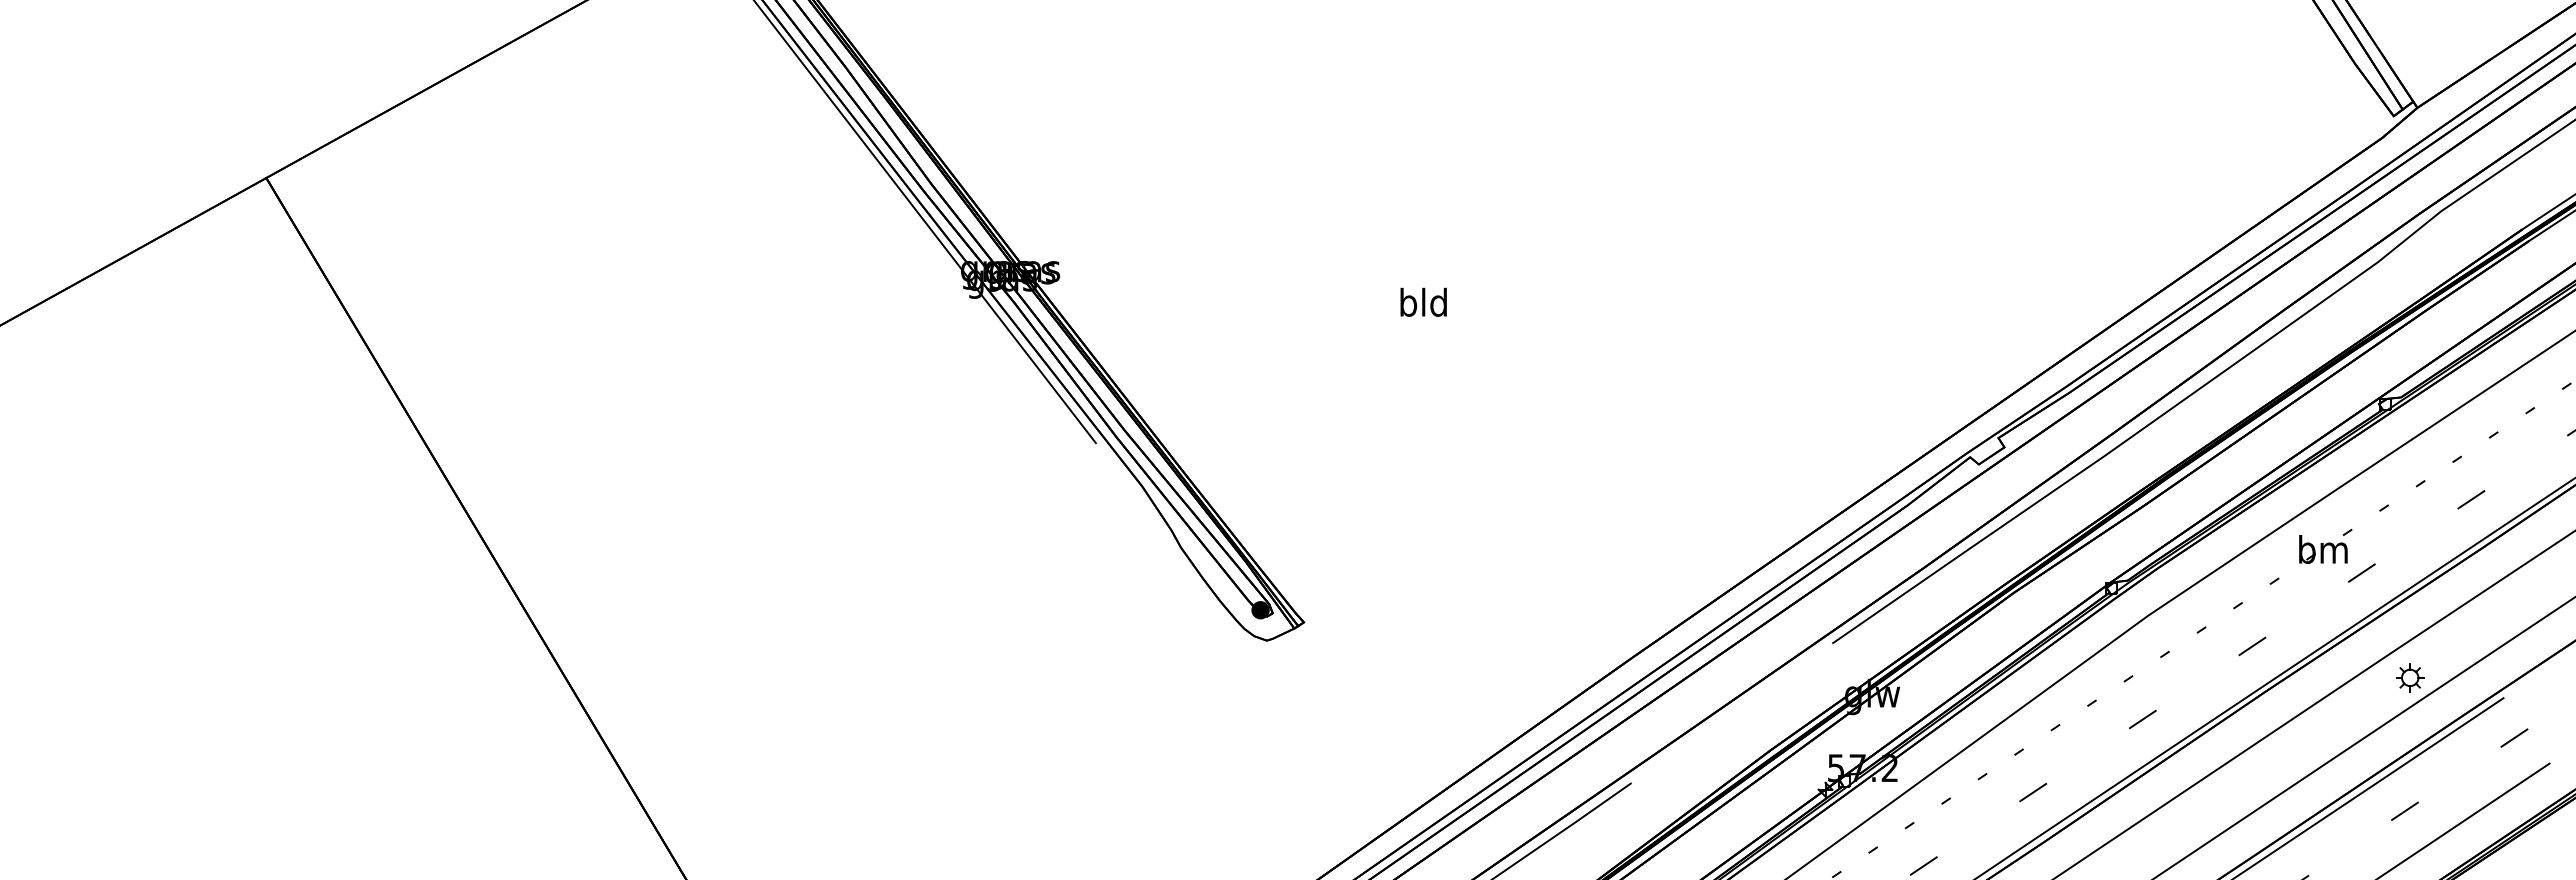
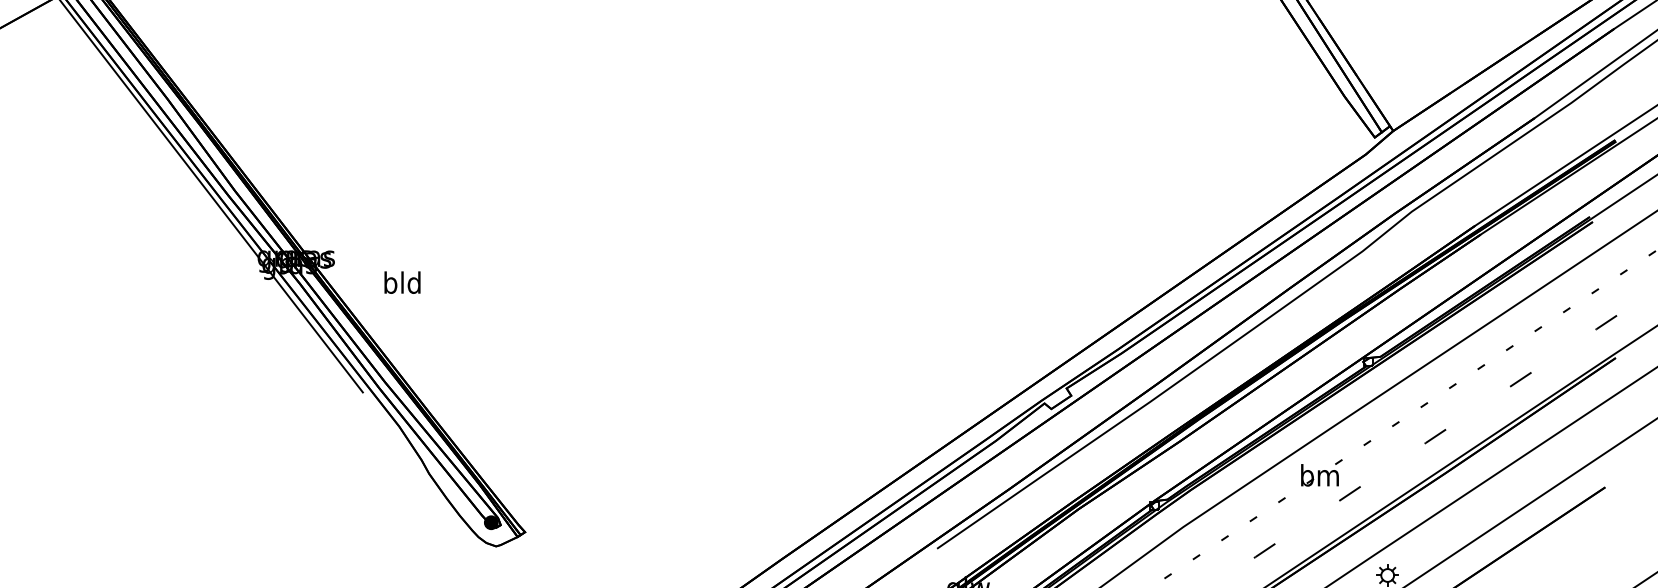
text: (1423, 301) -> (402, 282), moved

